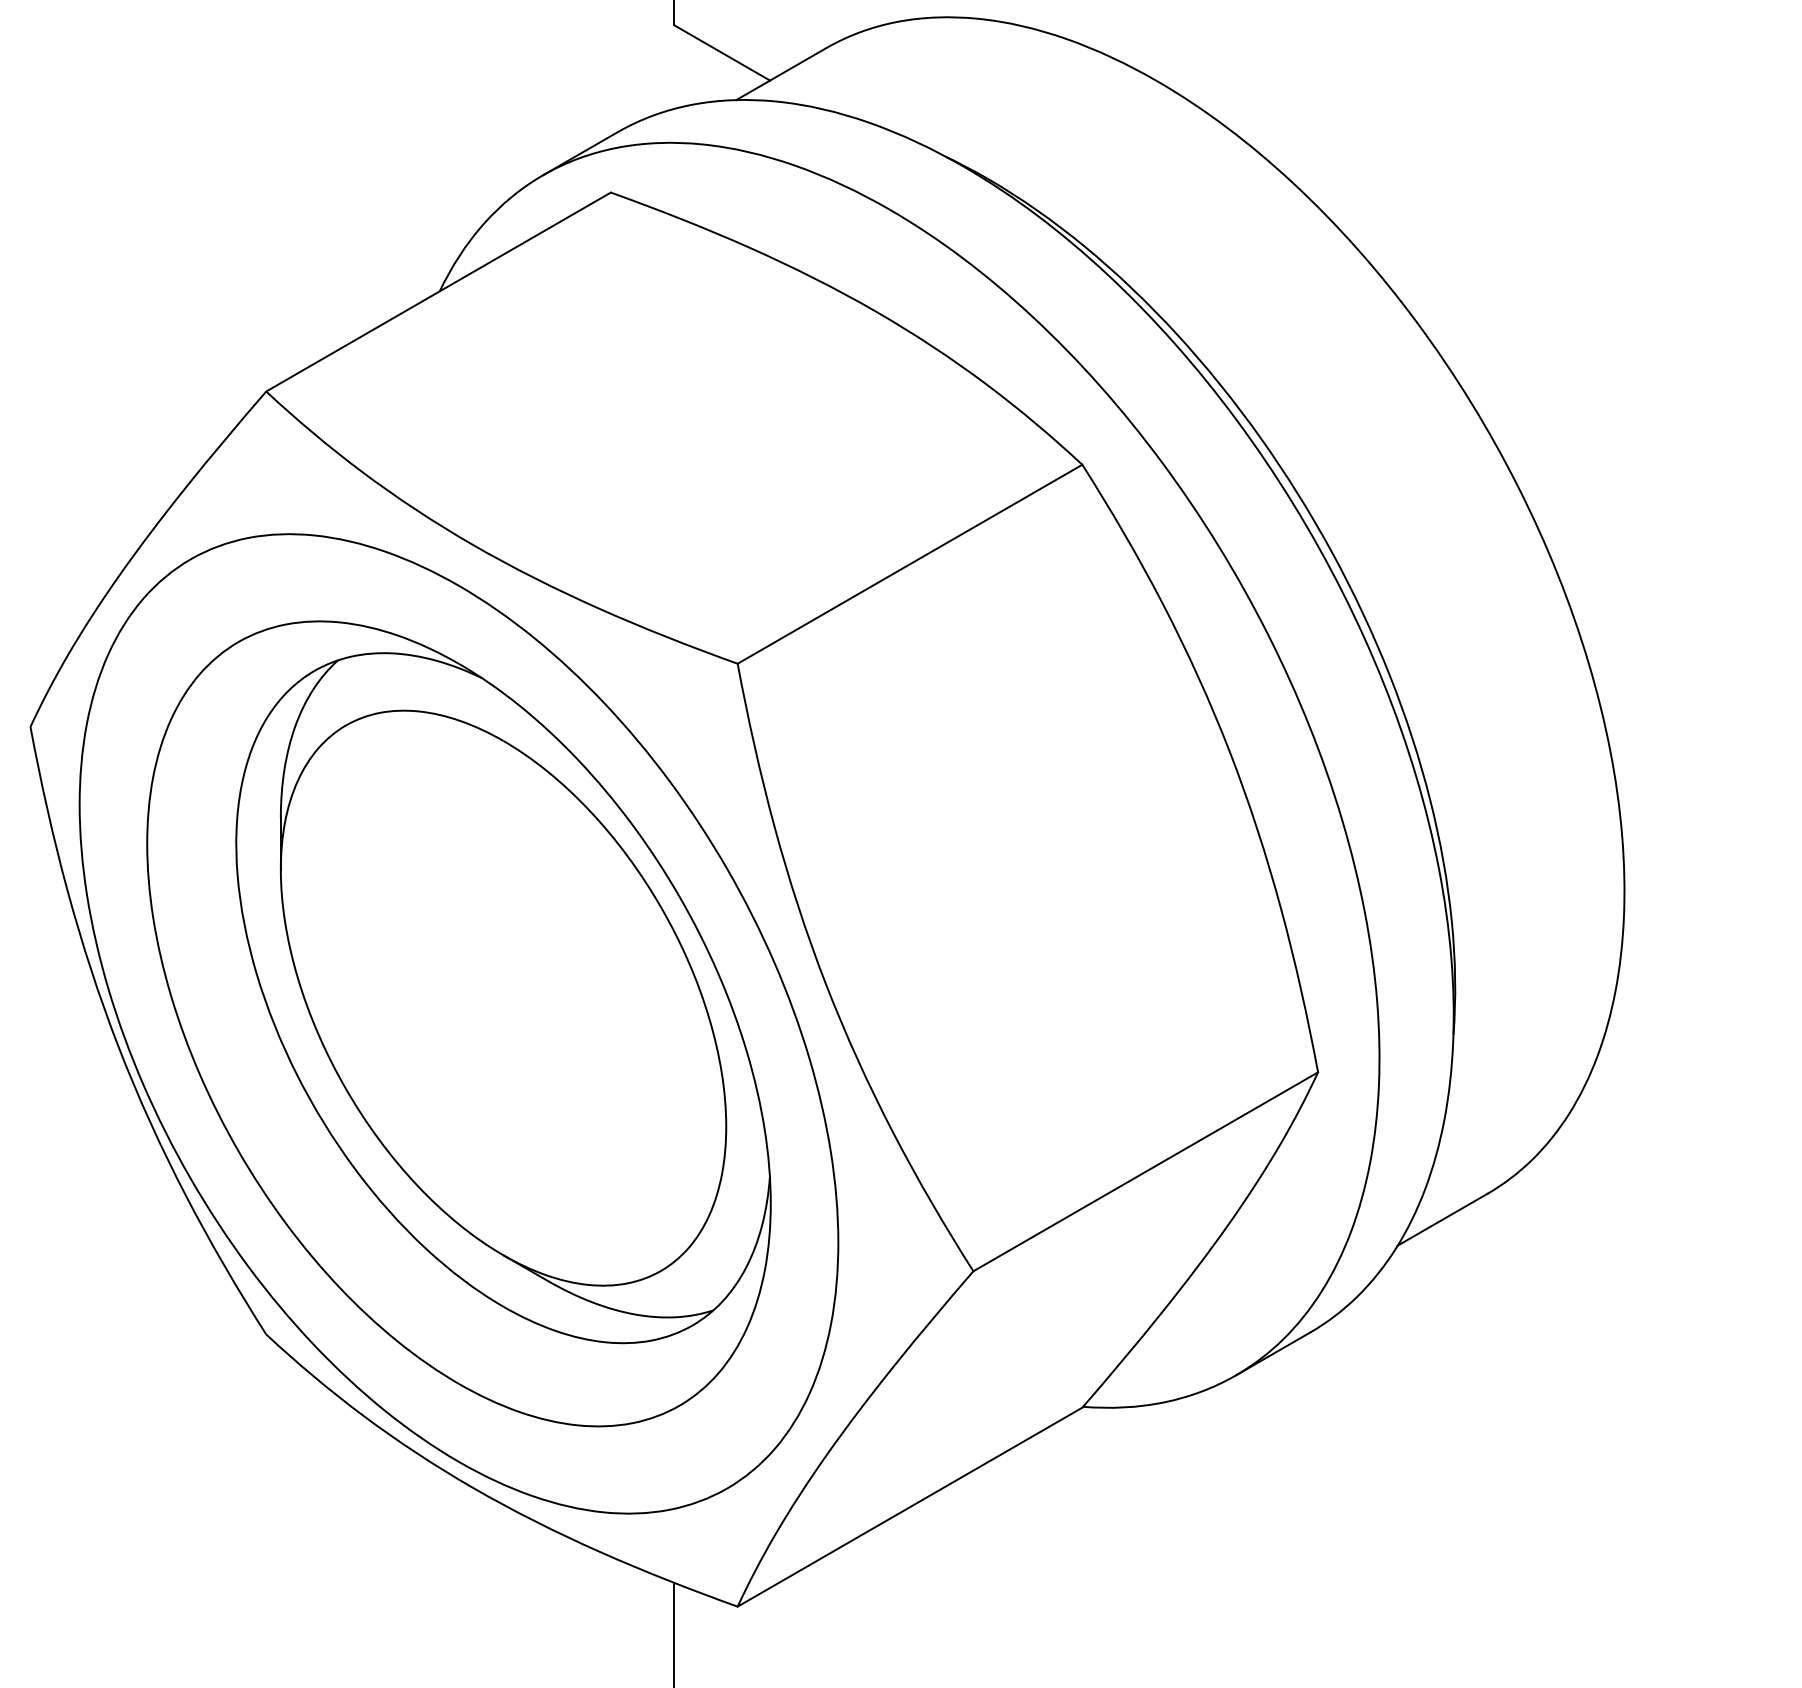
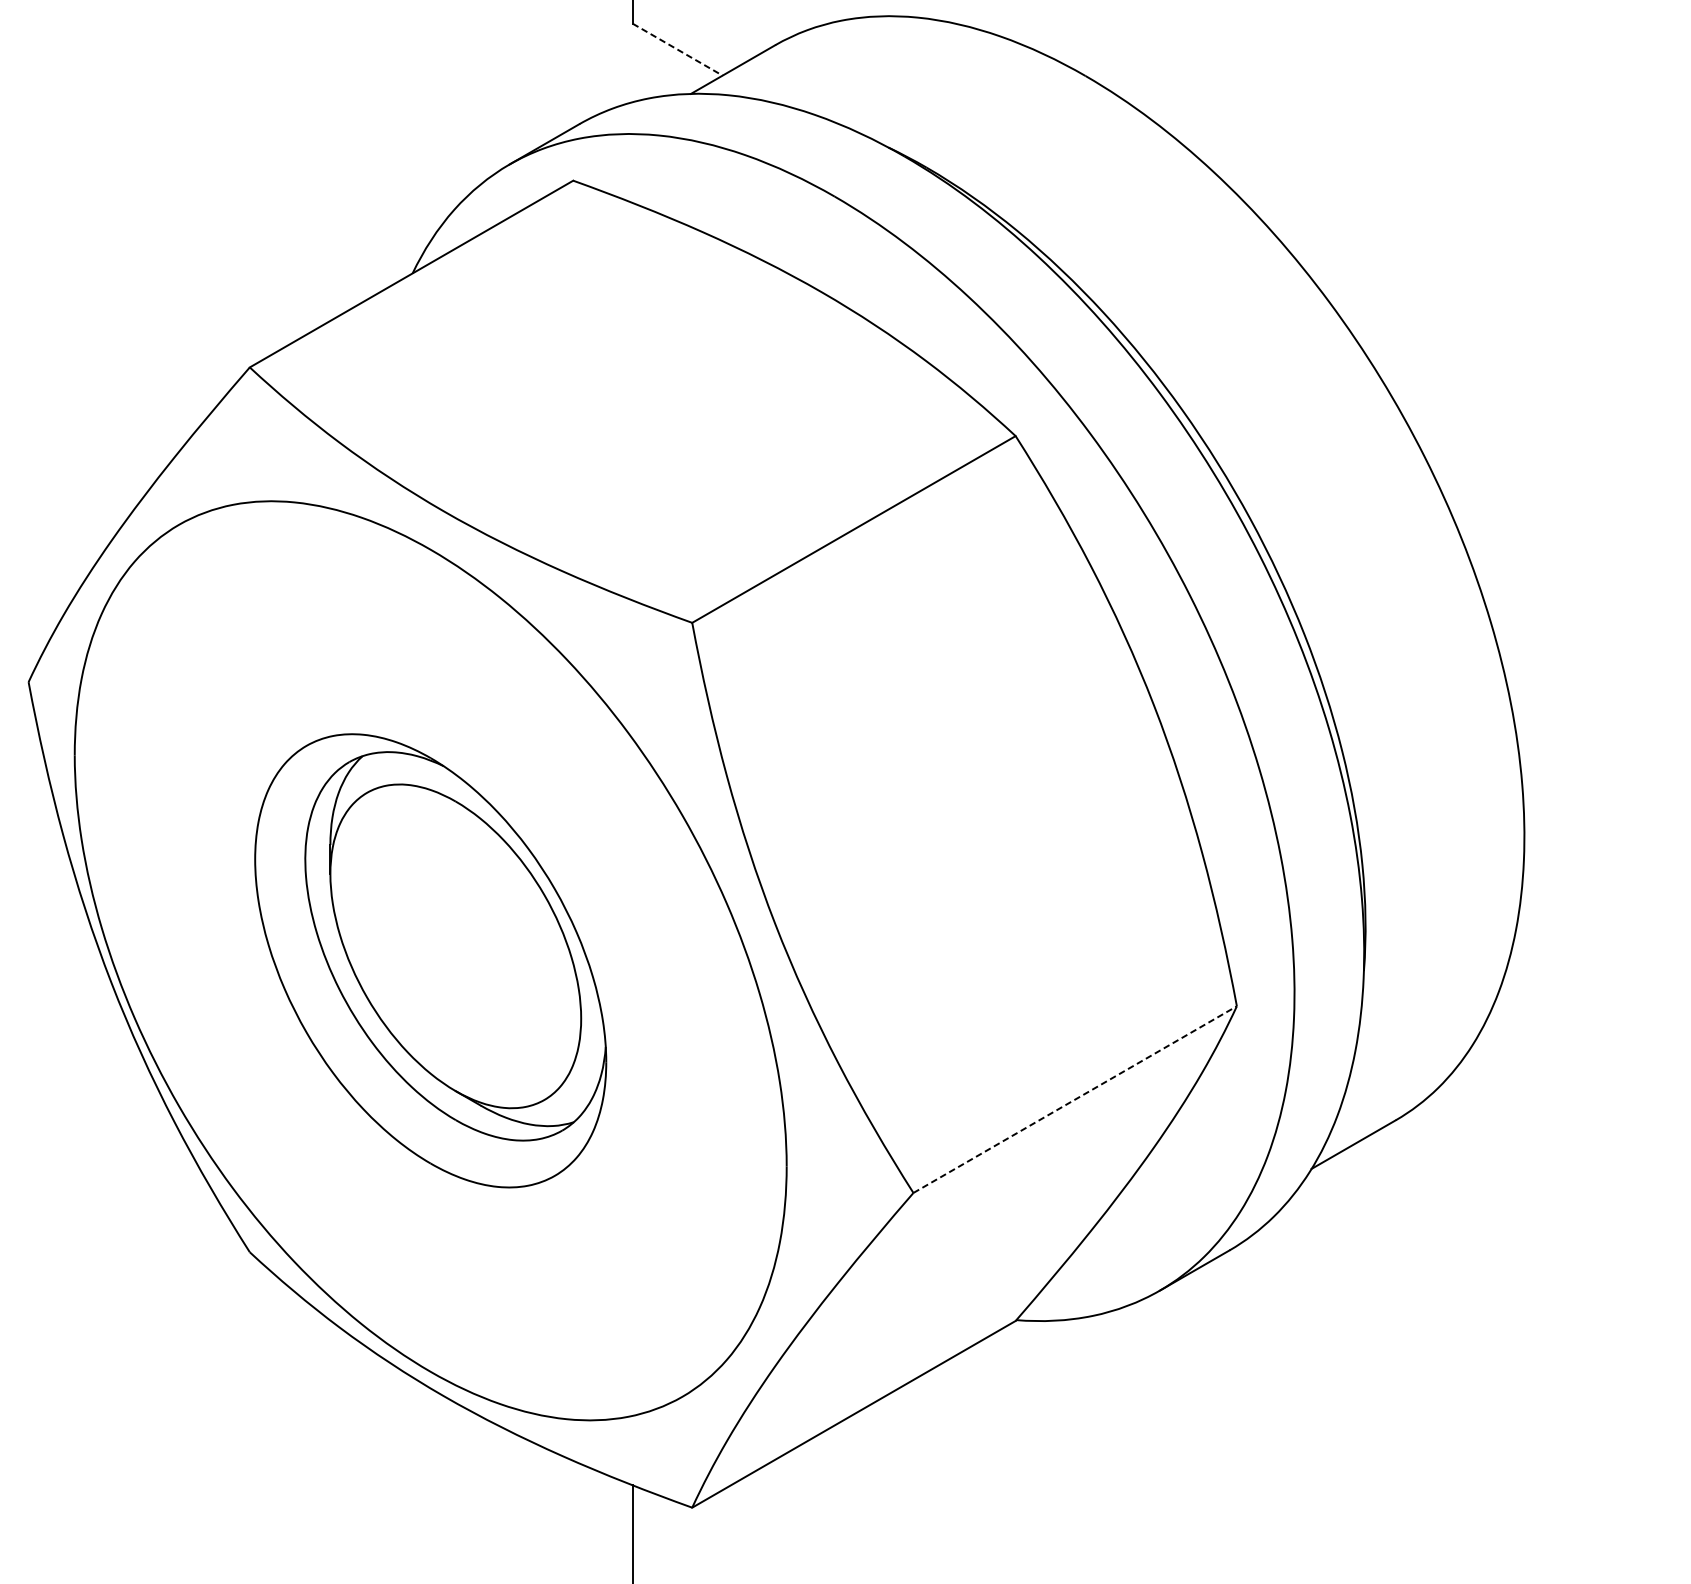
line: (722, 53) -> (677, 50), solid -> dashed
part: (458, 1023) -> (430, 960), size x0.6
line: (1145, 1171) -> (1074, 1099), solid -> dashed

